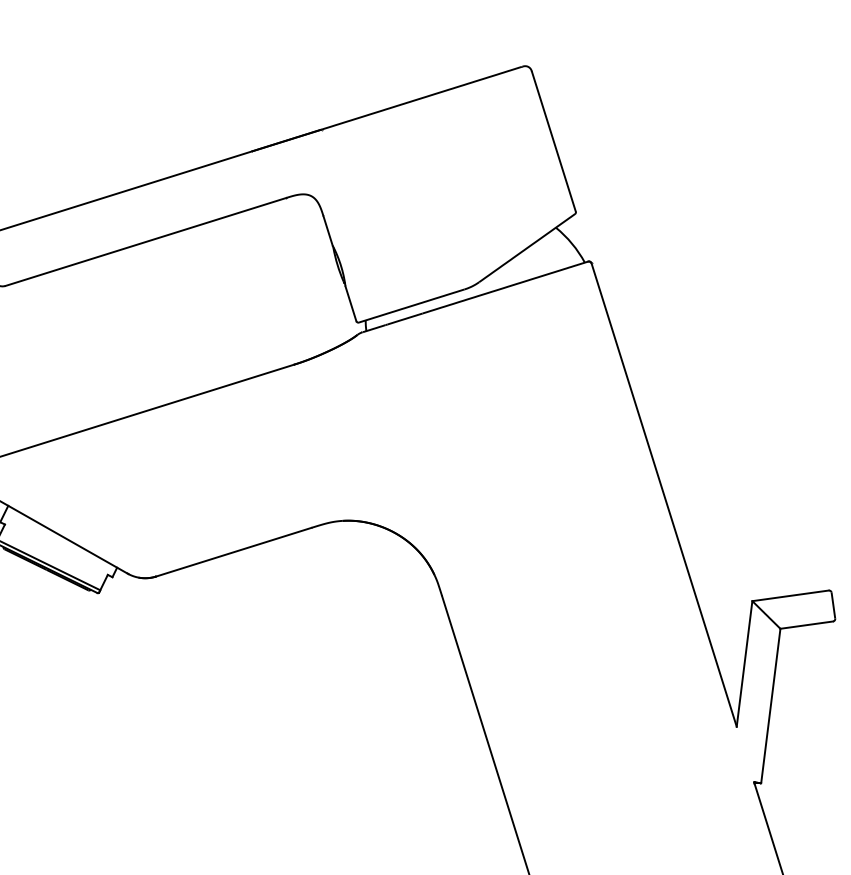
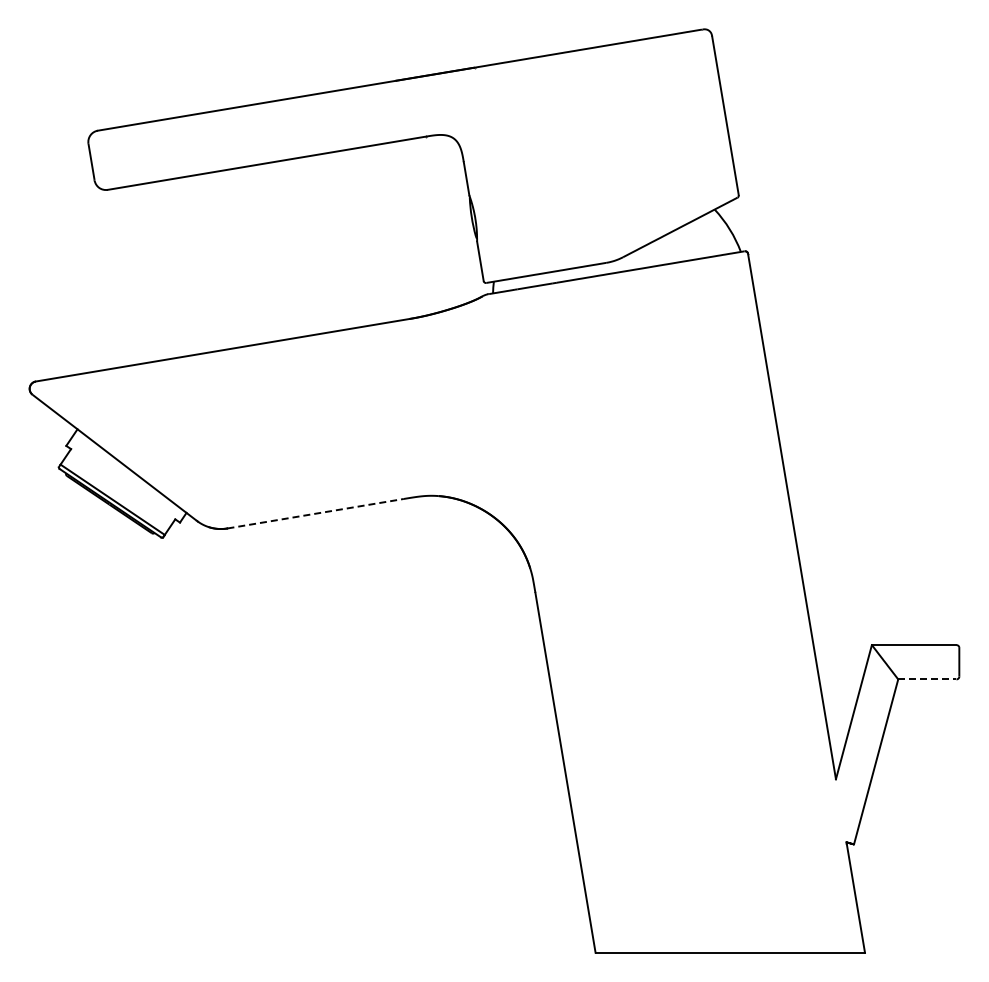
line: (234, 551) -> (316, 513), solid -> dashed
line: (806, 625) -> (927, 679), solid -> dashed

